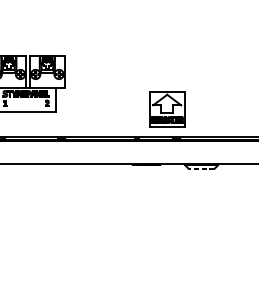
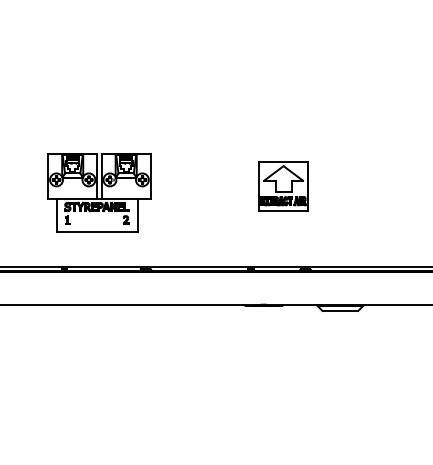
part: (167, 109) -> (283, 186), moved
line: (201, 168) -> (340, 310), dashed -> solid

